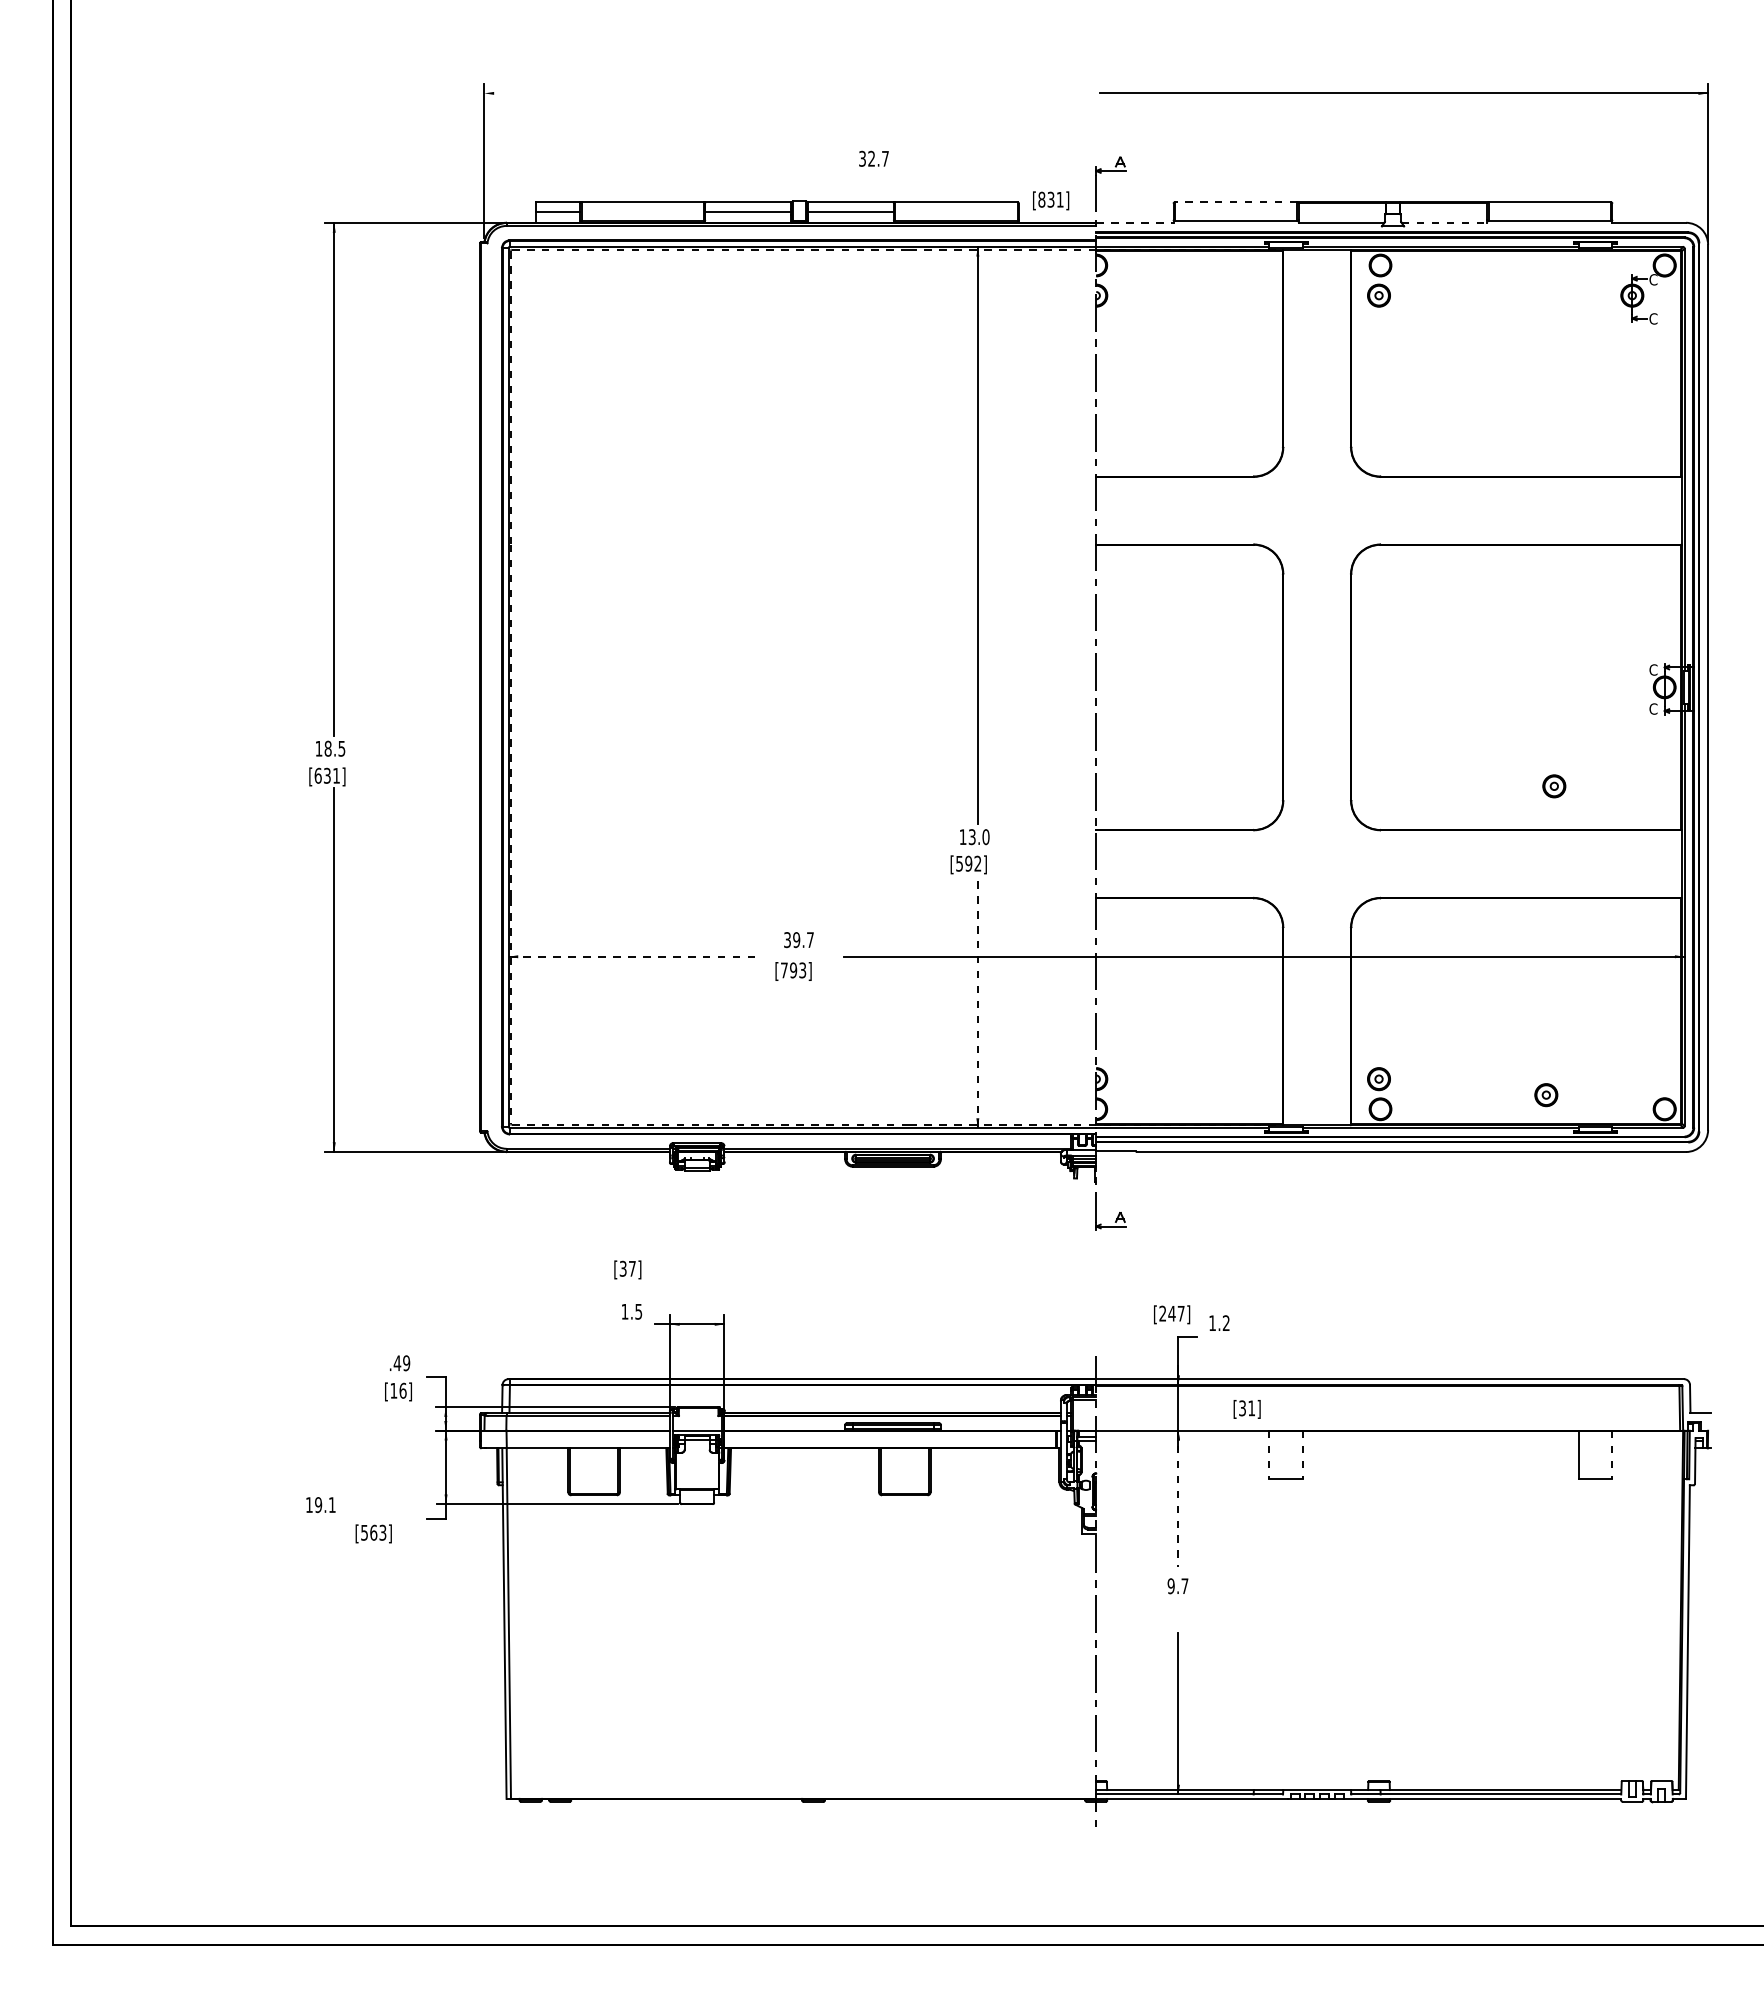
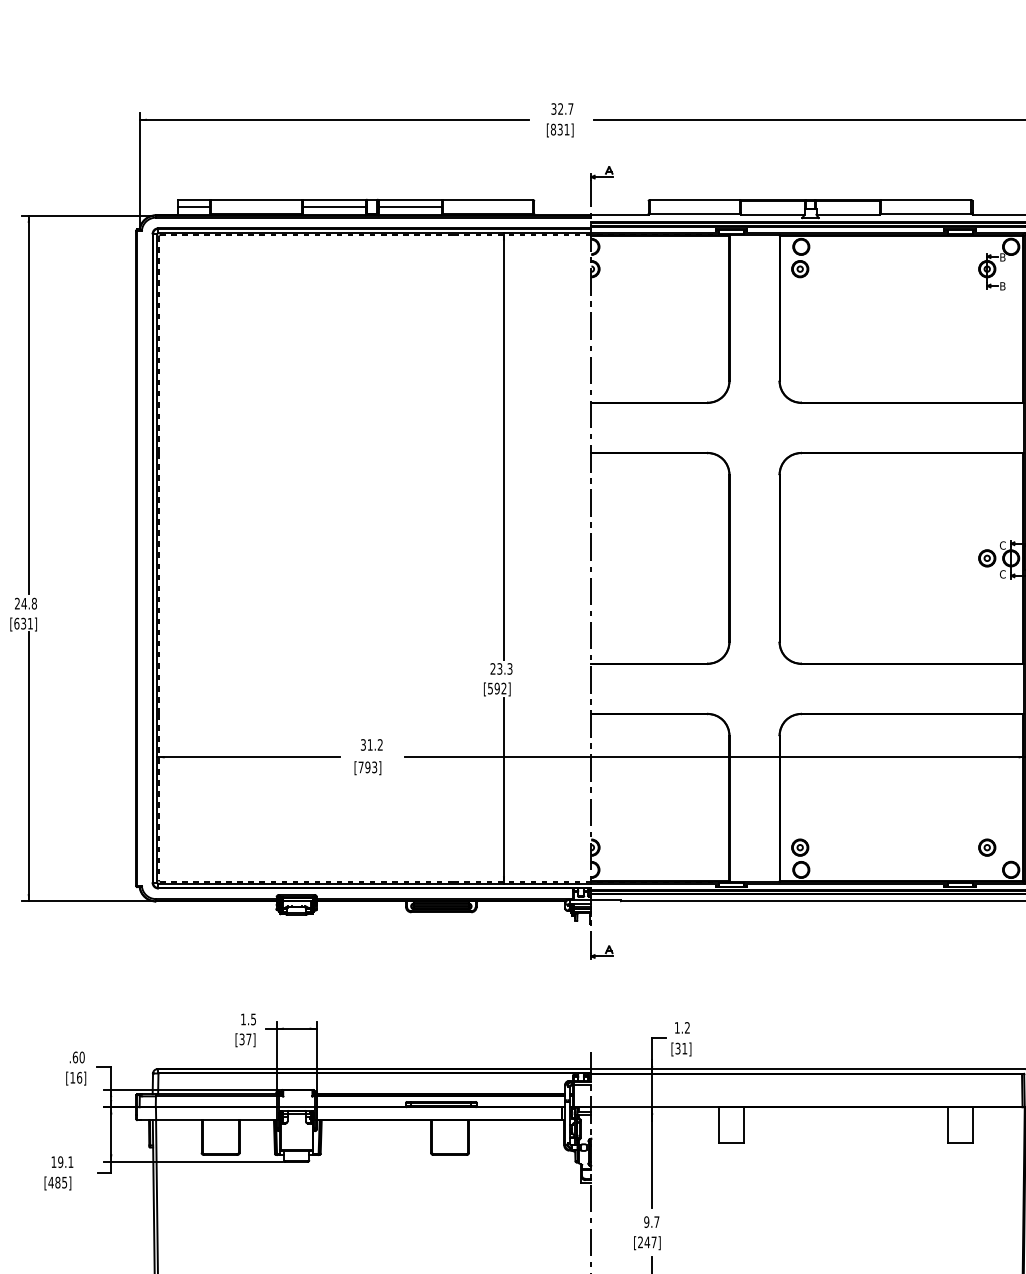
line: (747, 93) -> (333, 119), added
text: (873, 158) -> (562, 108), moved
text: (1051, 200) -> (560, 130), moved
line: (1235, 202) -> (694, 200), dashed -> solid
line: (1134, 222) -> (619, 215), dashed -> solid
line: (1444, 222) -> (848, 215), dashed -> solid
text: (1653, 279) -> (1002, 257), C -> B
text: (1653, 318) -> (1002, 286), C -> B
text: (330, 748) -> (25, 603), 18.5 -> 24.8
part: (1554, 786) -> (987, 558), moved
text: (974, 837) -> (501, 669), 13.0 -> 23.3
text: (803, 940) -> (375, 745), 39.7 -> 31.2
line: (632, 956) -> (248, 757), dashed -> solid
line: (977, 1002) -> (503, 791), dashed -> solid
part: (1546, 1095) -> (987, 847), moved
text: (627, 1269) -> (245, 1039), moved
text: (1172, 1314) -> (647, 1242), moved
text: (401, 1363) -> (78, 1057), .49 -> .60
text: (1246, 1409) -> (680, 1049), moved
line: (1269, 1455) -> (719, 1125), dashed -> solid
line: (1303, 1455) -> (744, 1125), dashed -> solid
line: (1612, 1455) -> (972, 1125), dashed -> solid
line: (1178, 1499) -> (652, 1158), dashed -> solid
text: (320, 1504) -> (62, 1161), moved
text: (373, 1532) -> (57, 1182), [563] -> [485]

